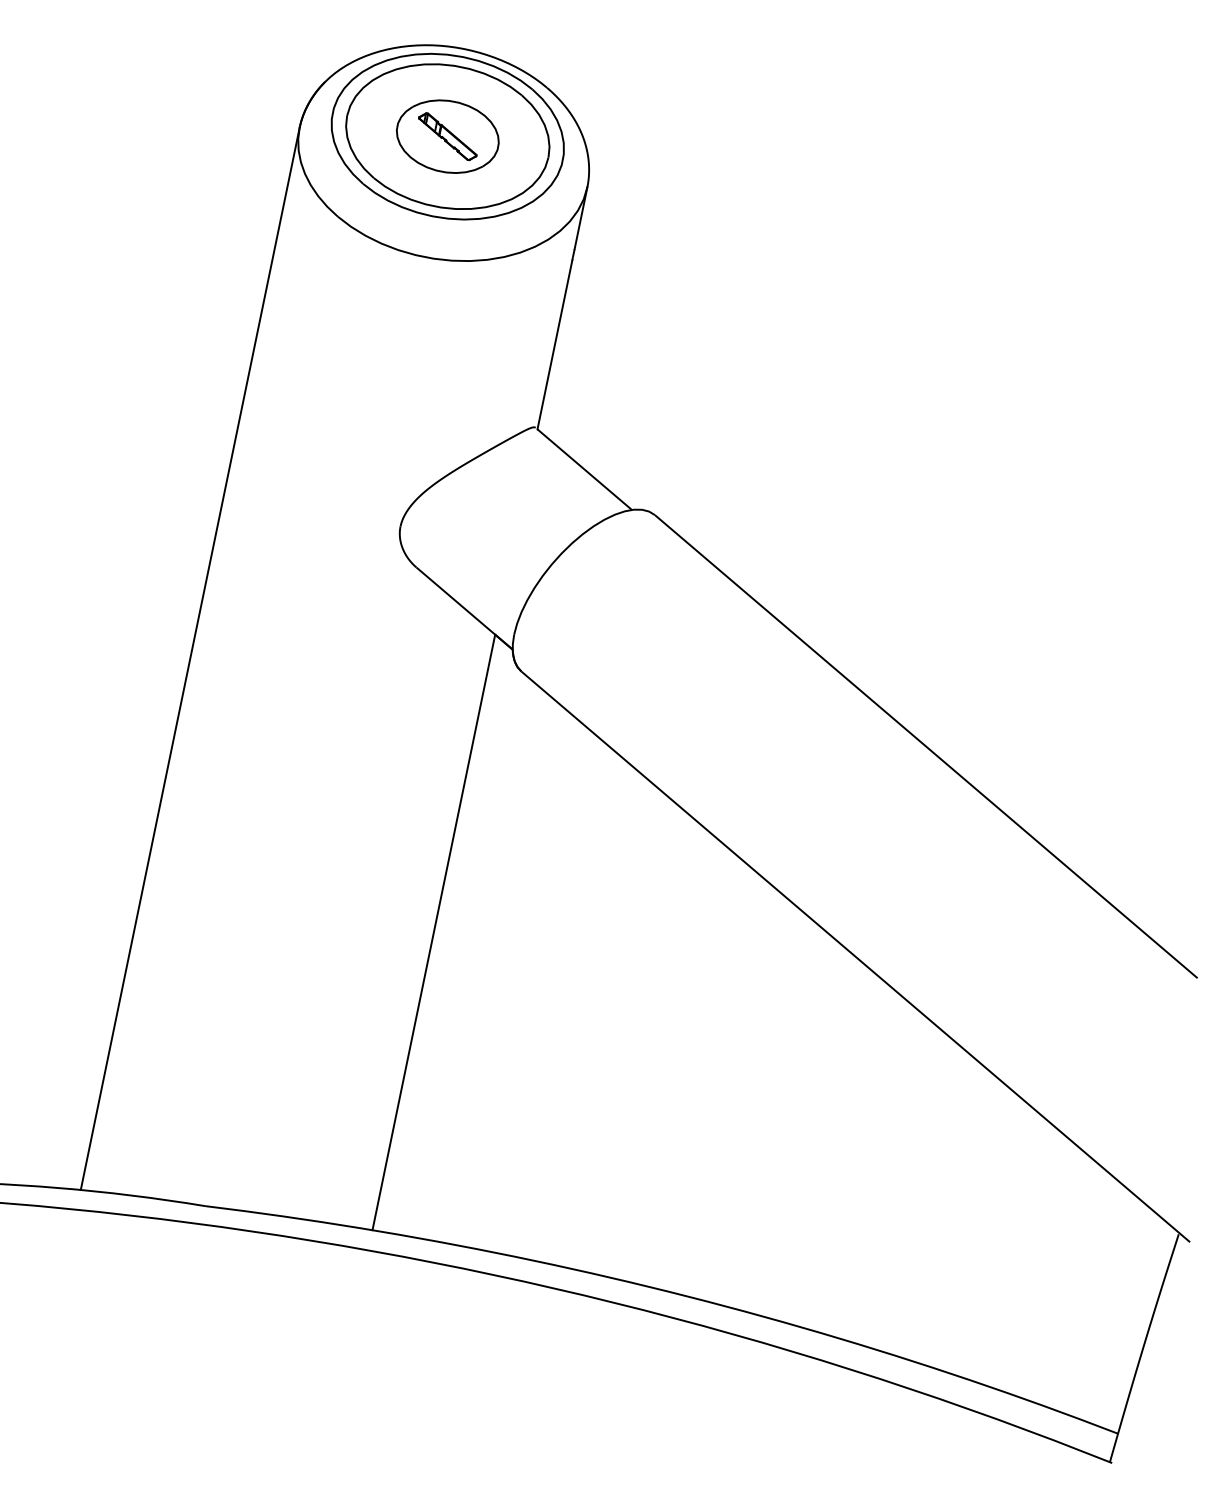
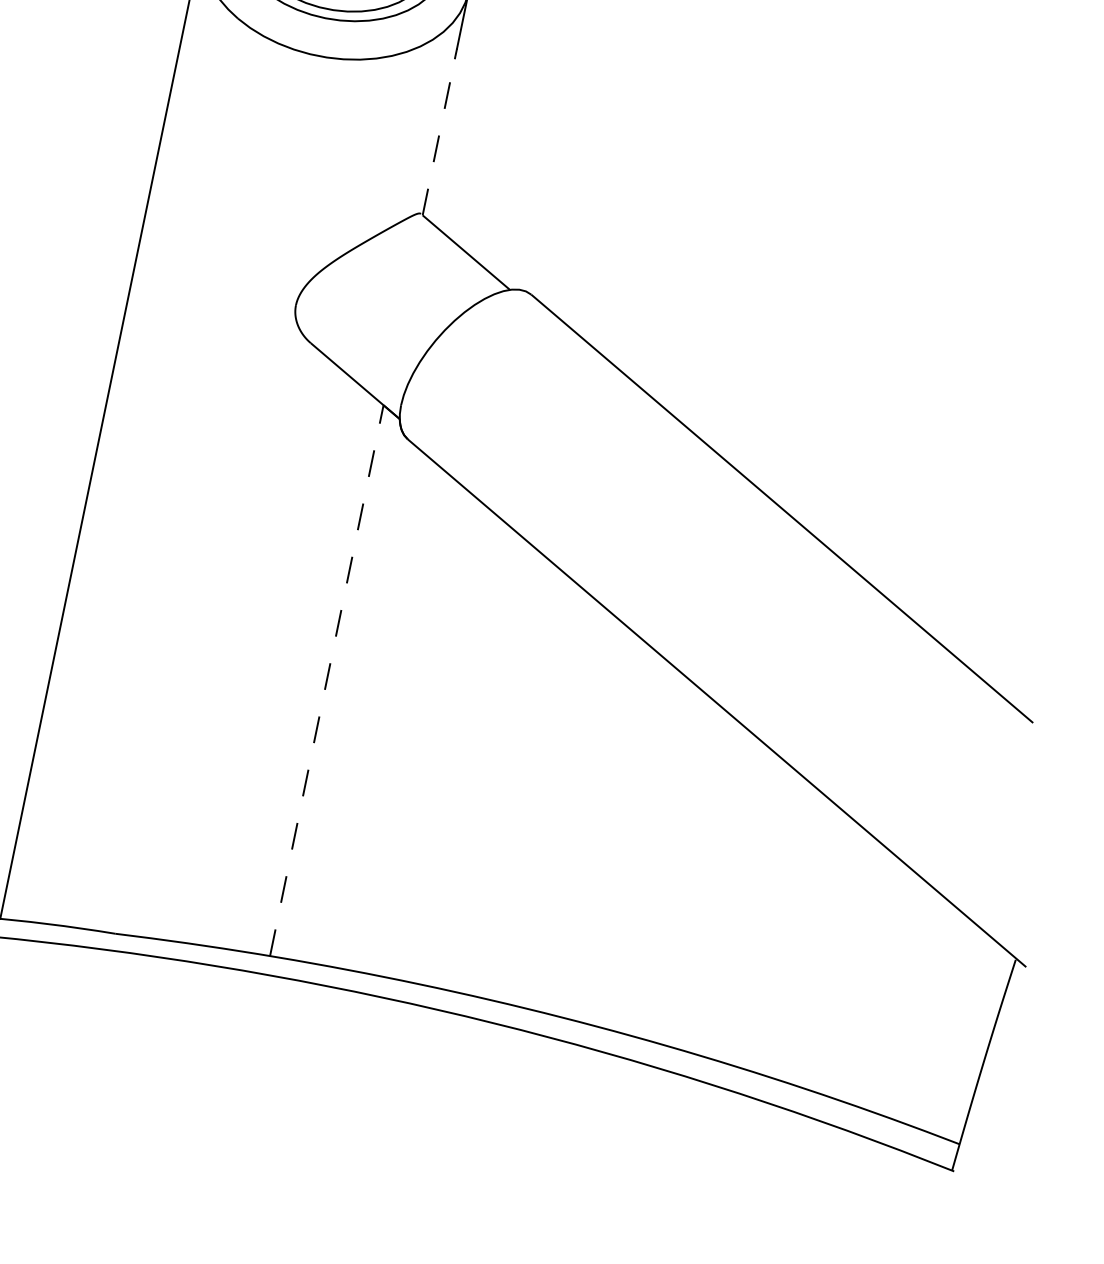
line: (555, 344) -> (439, 136), solid -> dashed
line: (433, 931) -> (326, 679), solid -> dashed

